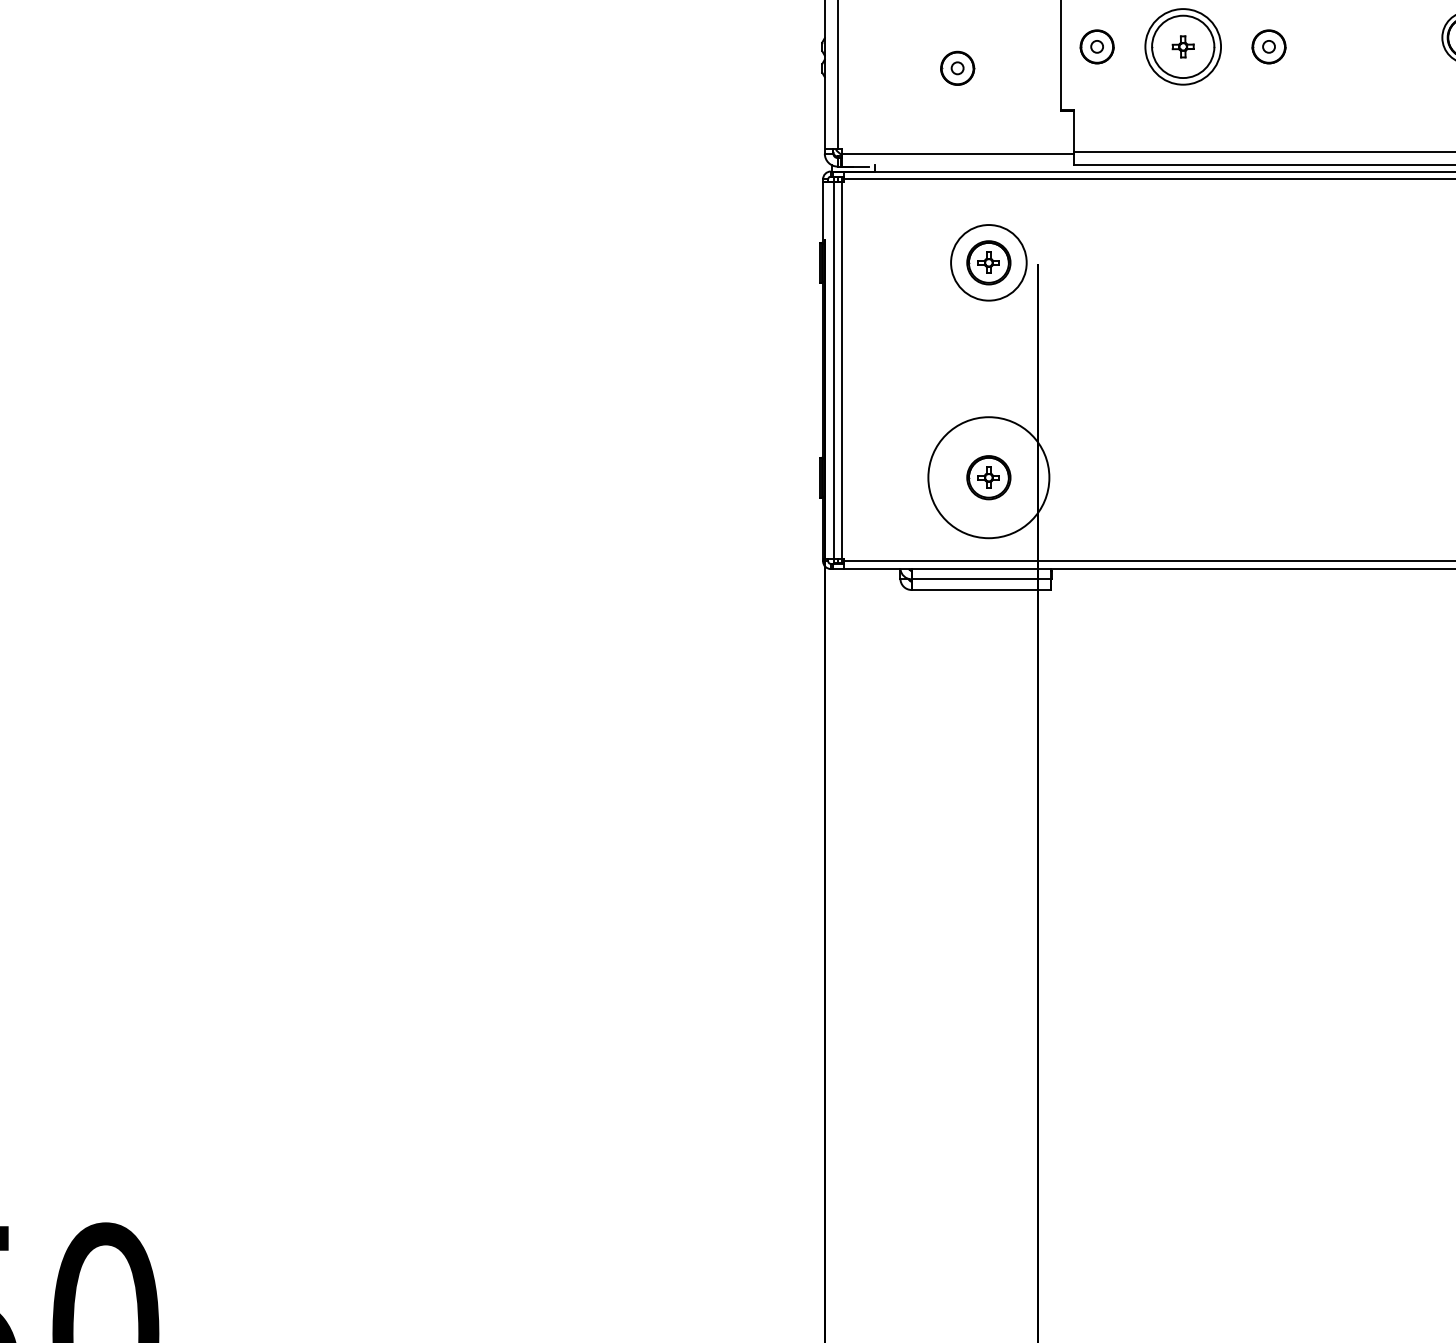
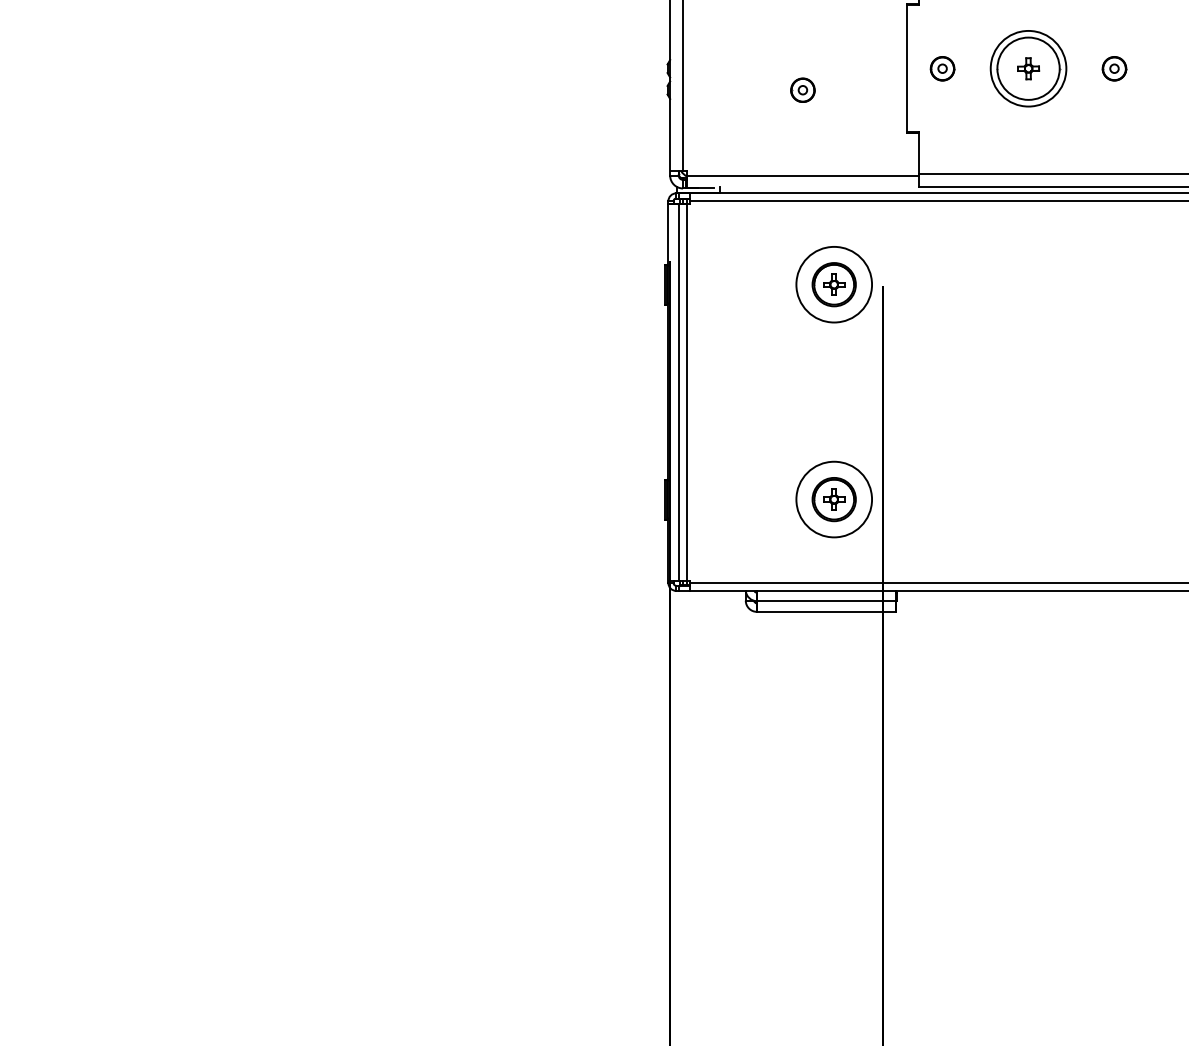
part: (1097, 46) -> (942, 68), size x0.71
part: (1269, 46) -> (1114, 68), size x0.71
part: (957, 68) -> (802, 90), size x0.71
circle: (988, 477) -> (833, 499), size x0.62

